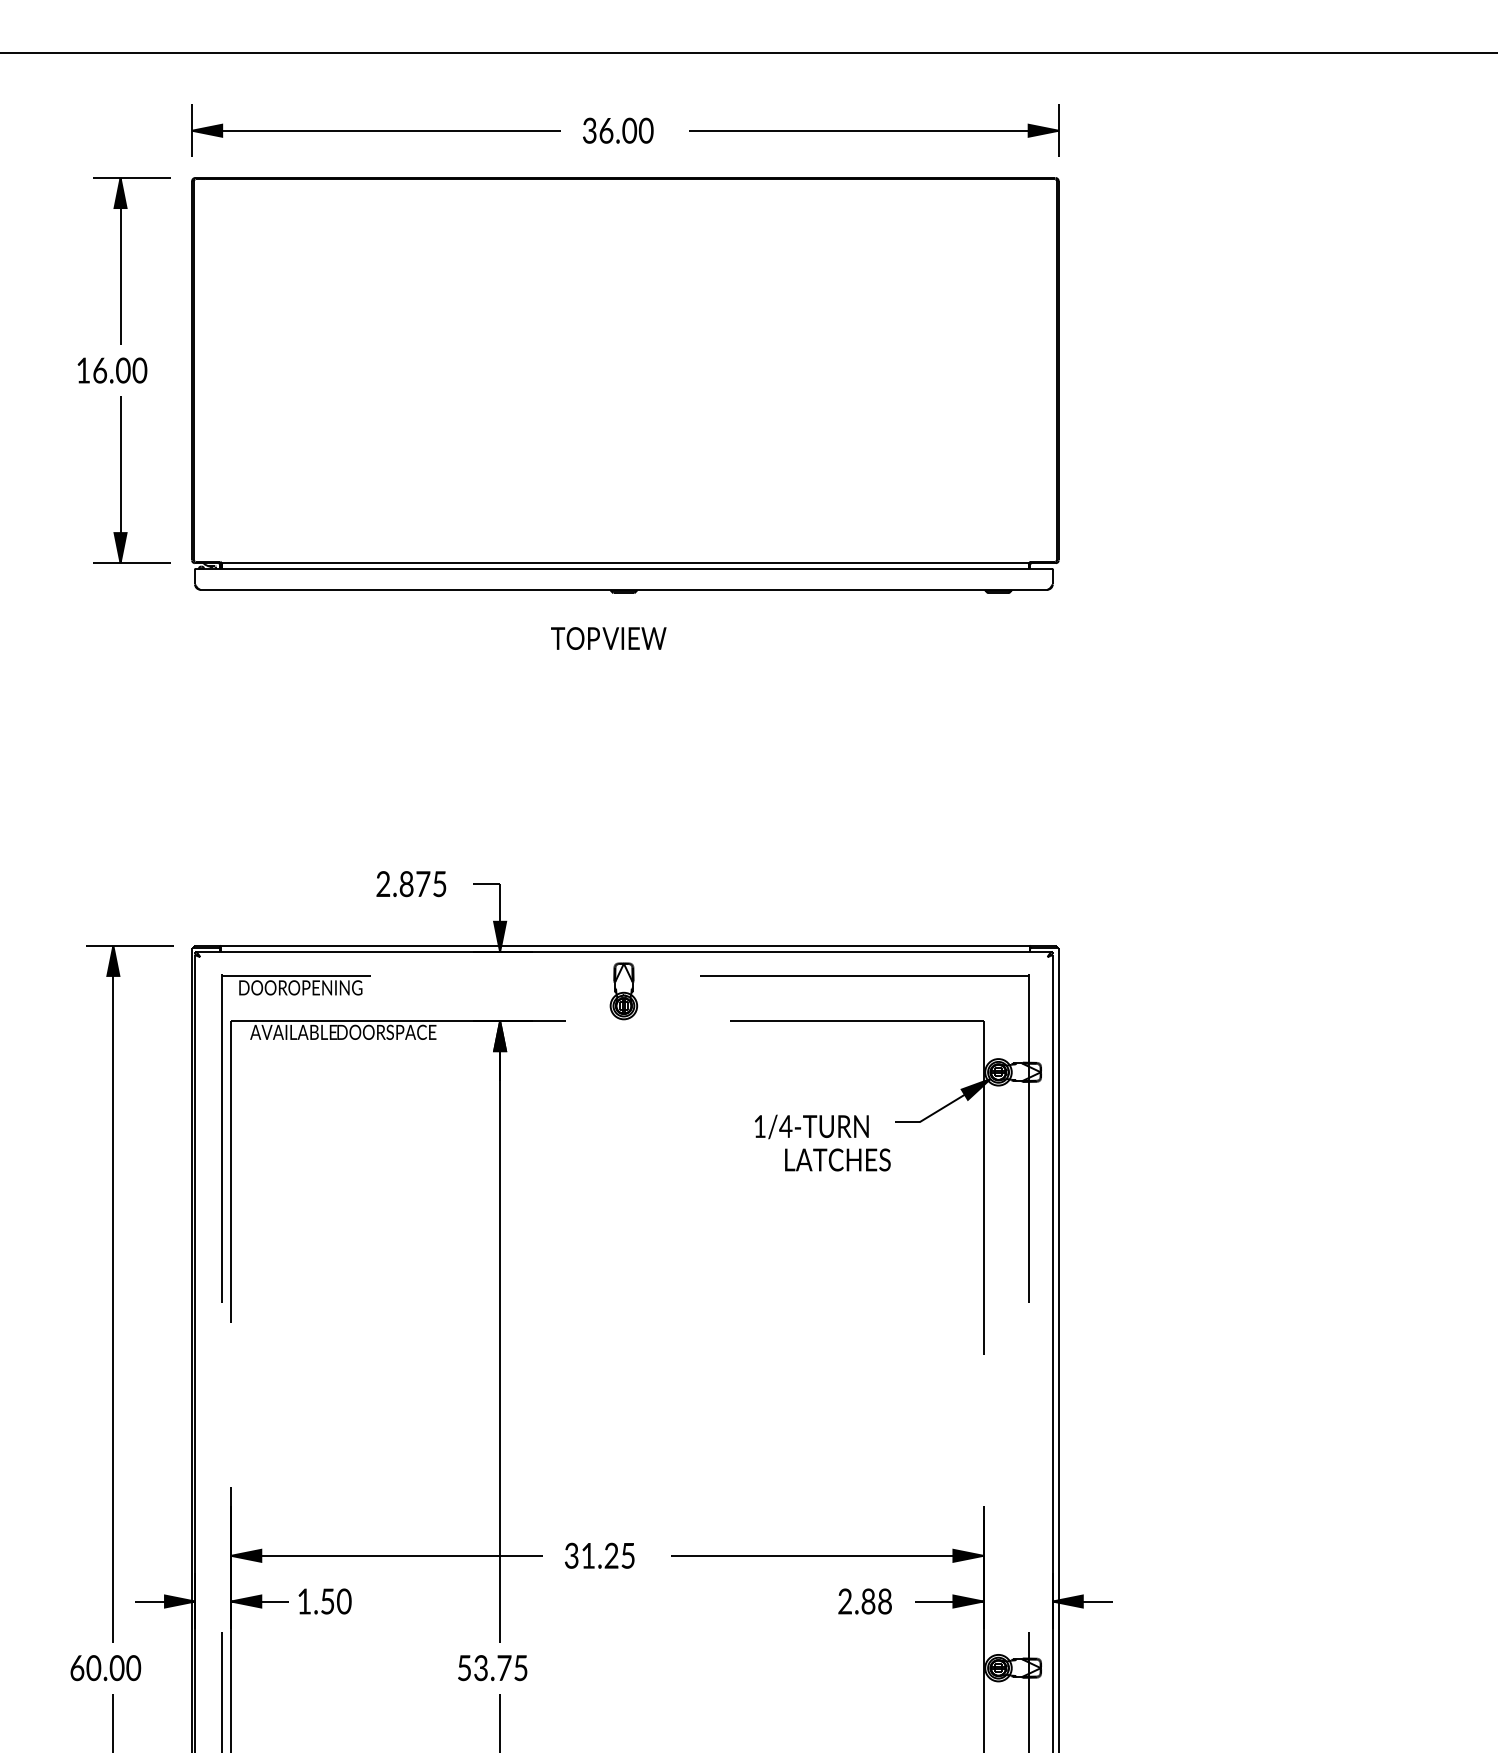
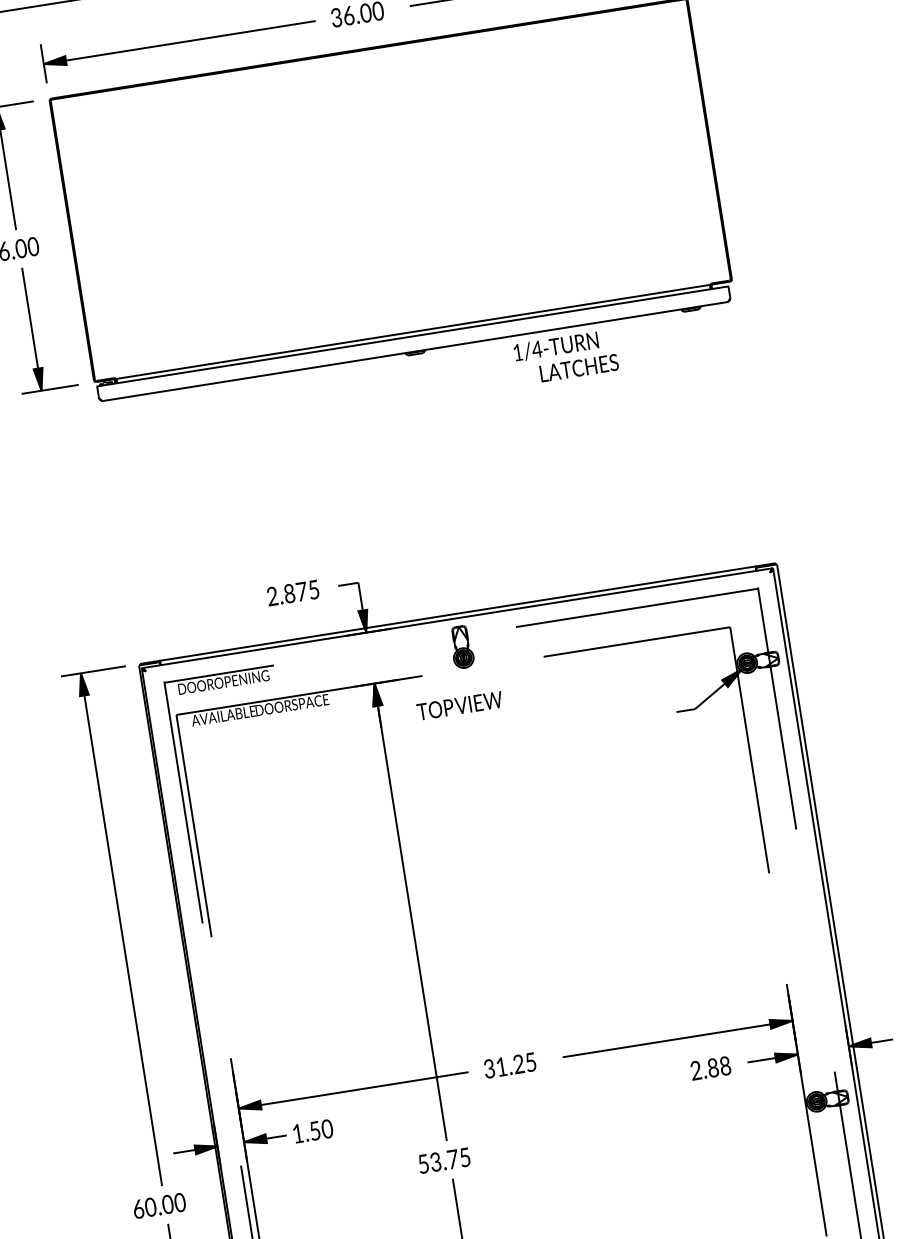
text: (608, 638) -> (459, 705), moved
text: (822, 1142) -> (565, 357), moved

